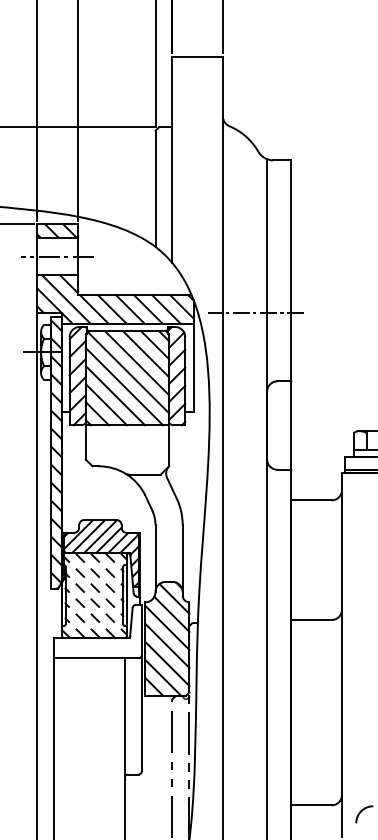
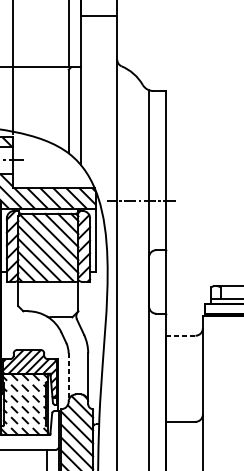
line: (311, 500) -> (180, 335), solid -> dashed
line: (155, 558) -> (68, 377), solid -> dashed

